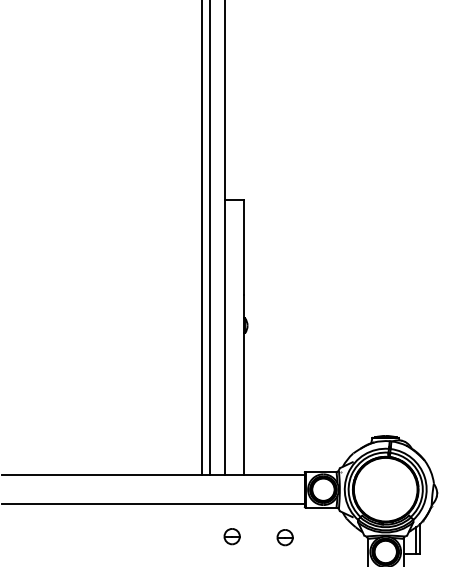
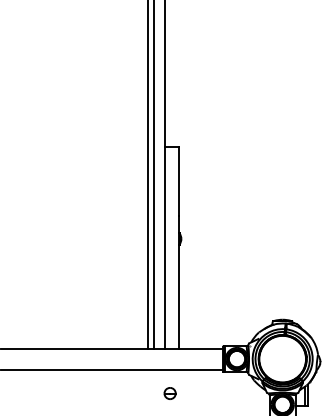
part: (284, 537) -> (208, 394), removed

